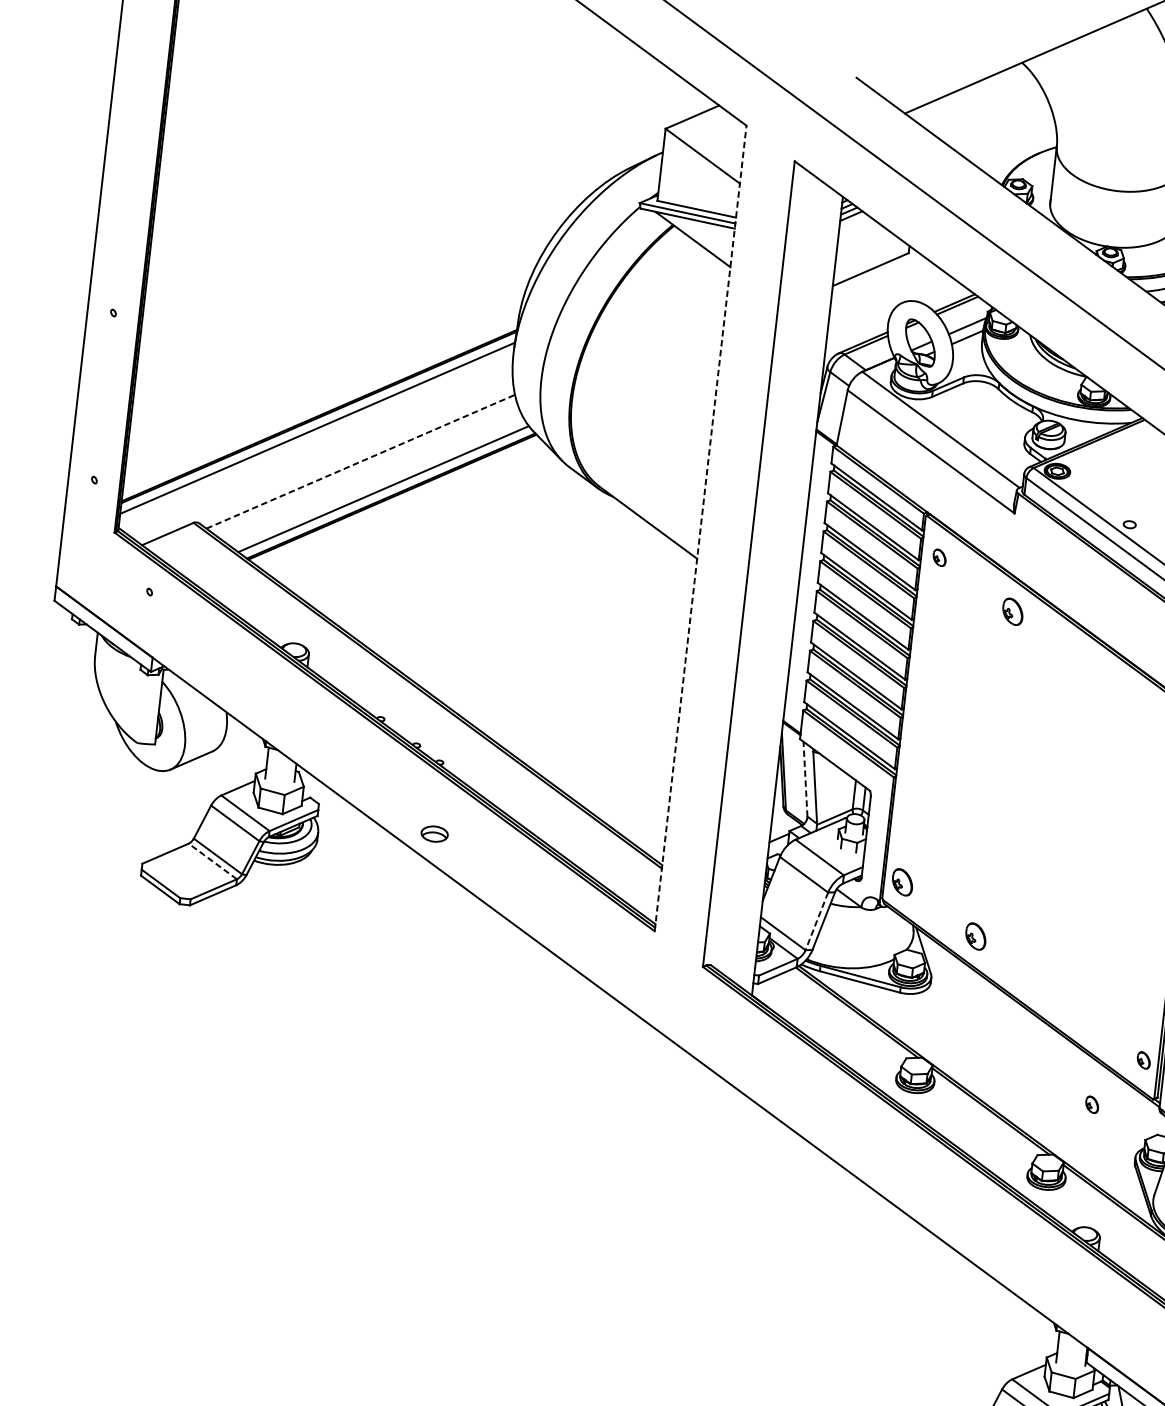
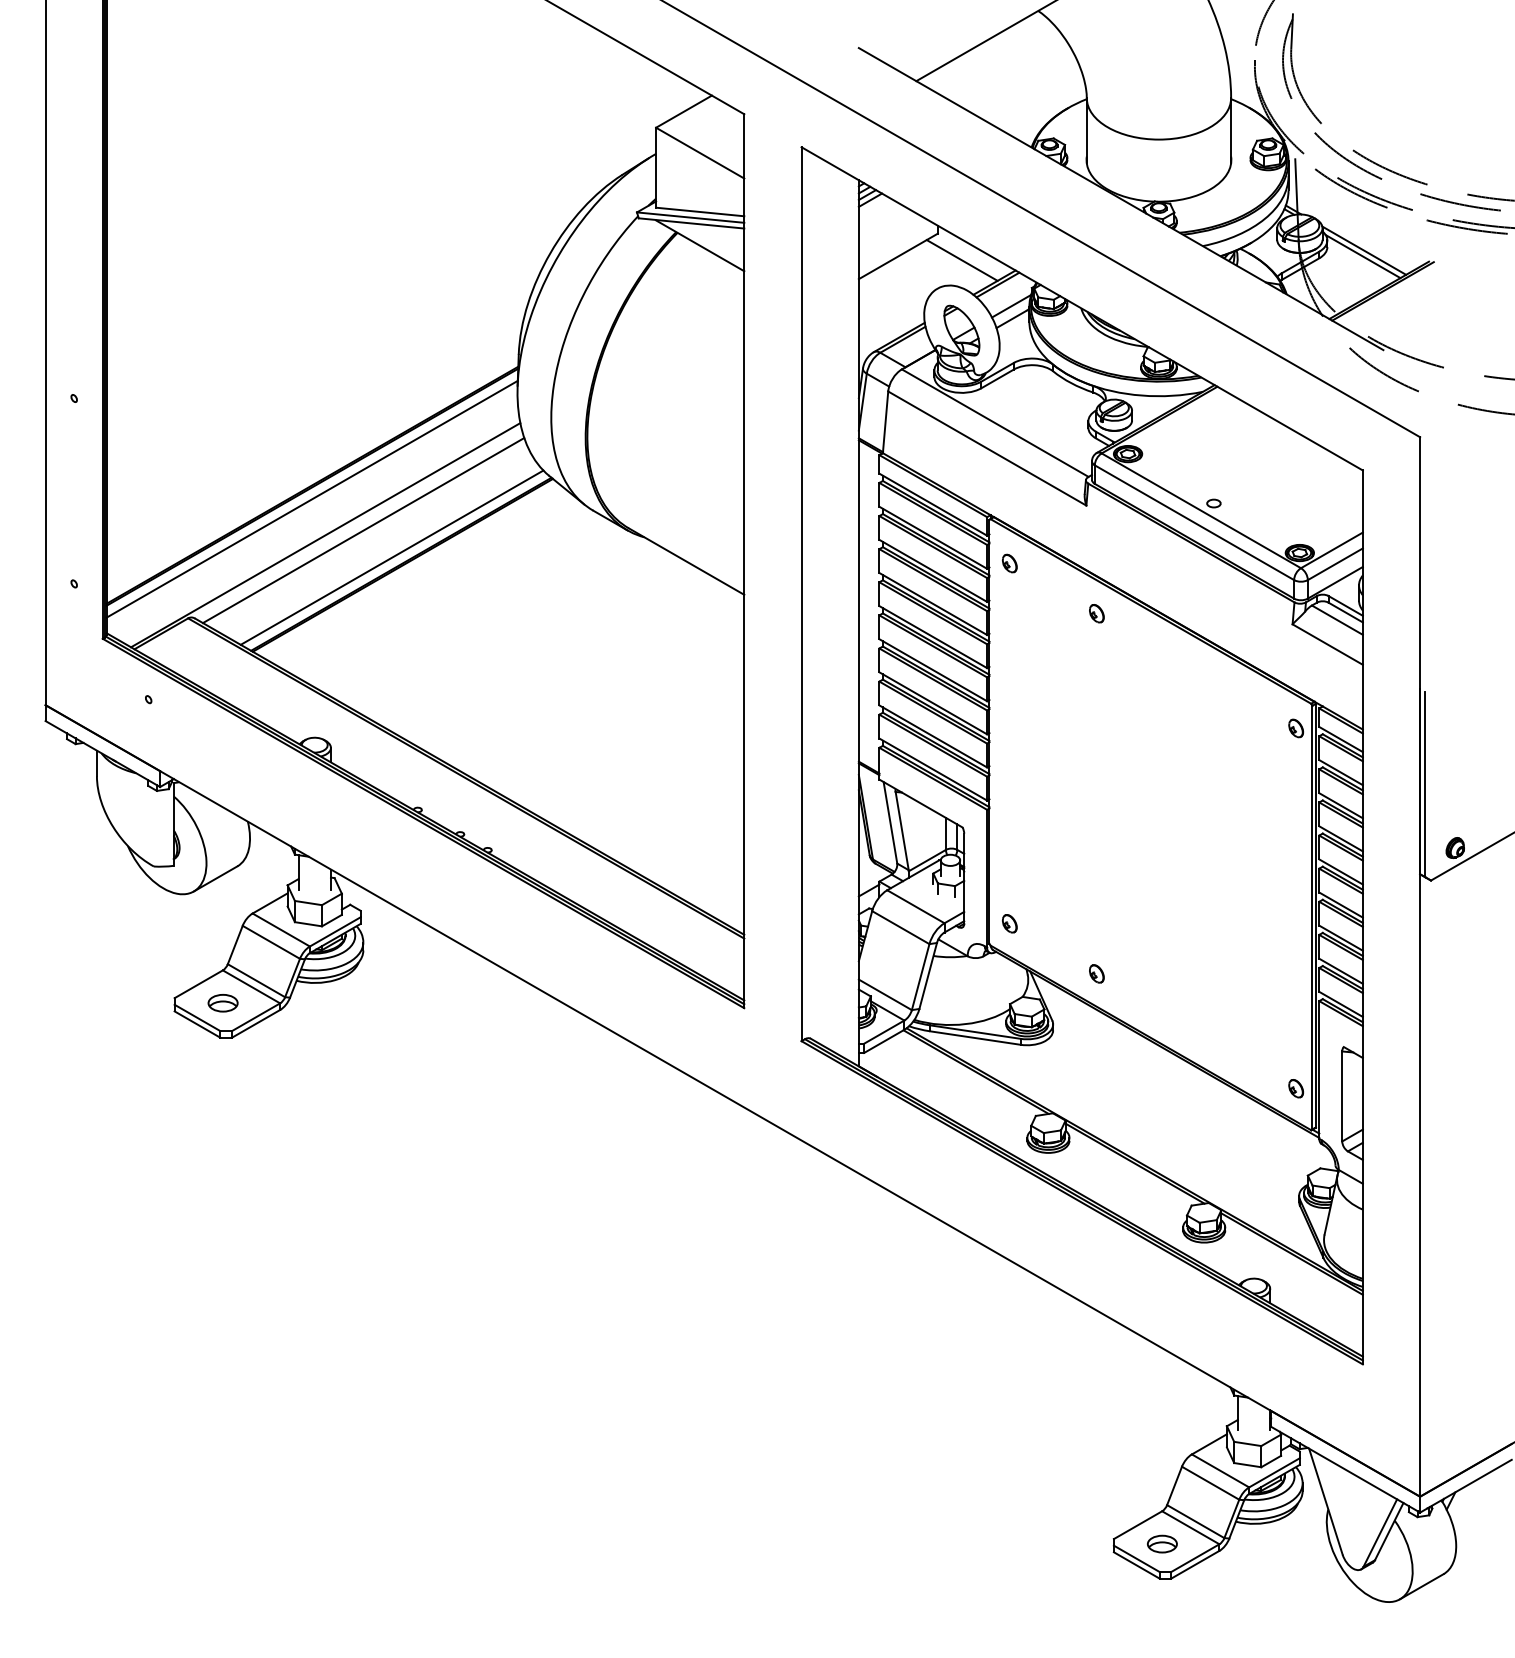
line: (927, 279) -> (961, 260), added
line: (361, 461) -> (364, 530), dashed -> solid
line: (325, 462) -> (325, 535), added
line: (700, 528) -> (744, 561), dashed -> solid
part: (1012, 611) -> (1096, 613), size x0.62
line: (805, 778) -> (890, 822), dashed -> solid
part: (434, 834) -> (222, 1003), moved
line: (212, 861) -> (251, 986), dashed -> solid
part: (902, 882) -> (1009, 923), size x0.62
line: (816, 921) -> (920, 977), dashed -> solid
part: (975, 936) -> (1096, 973), size x0.62
part: (1091, 1104) -> (1244, 1143), removed

